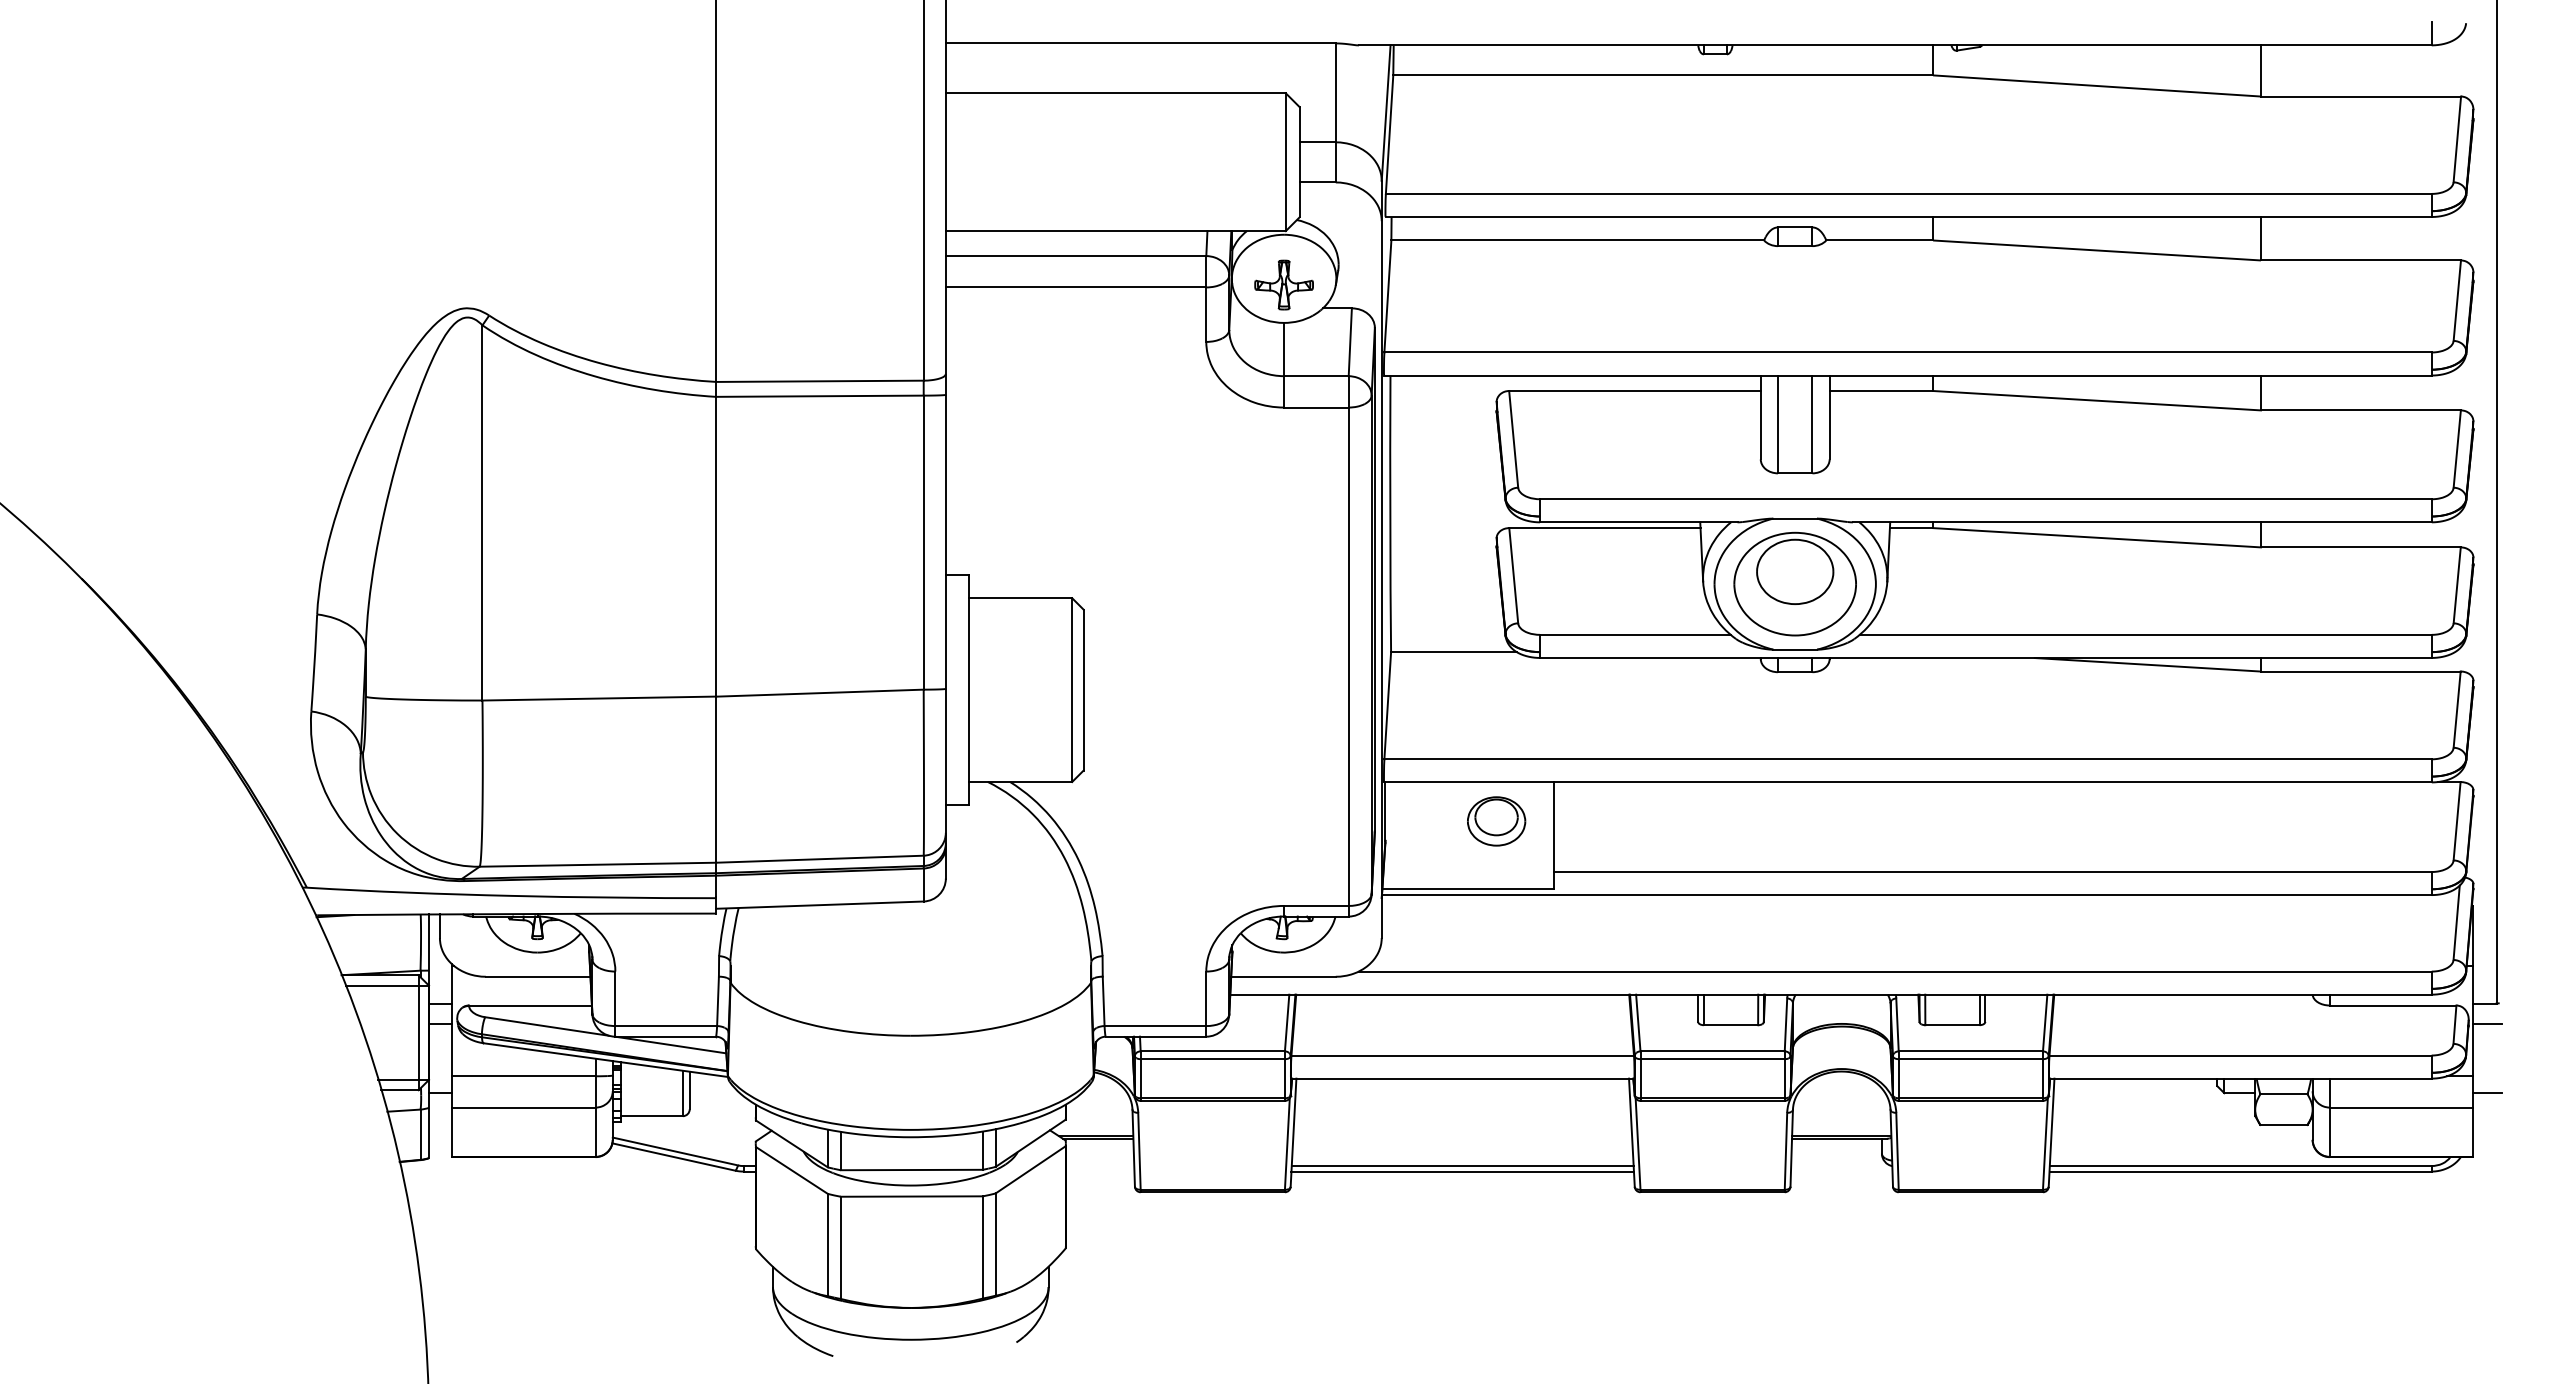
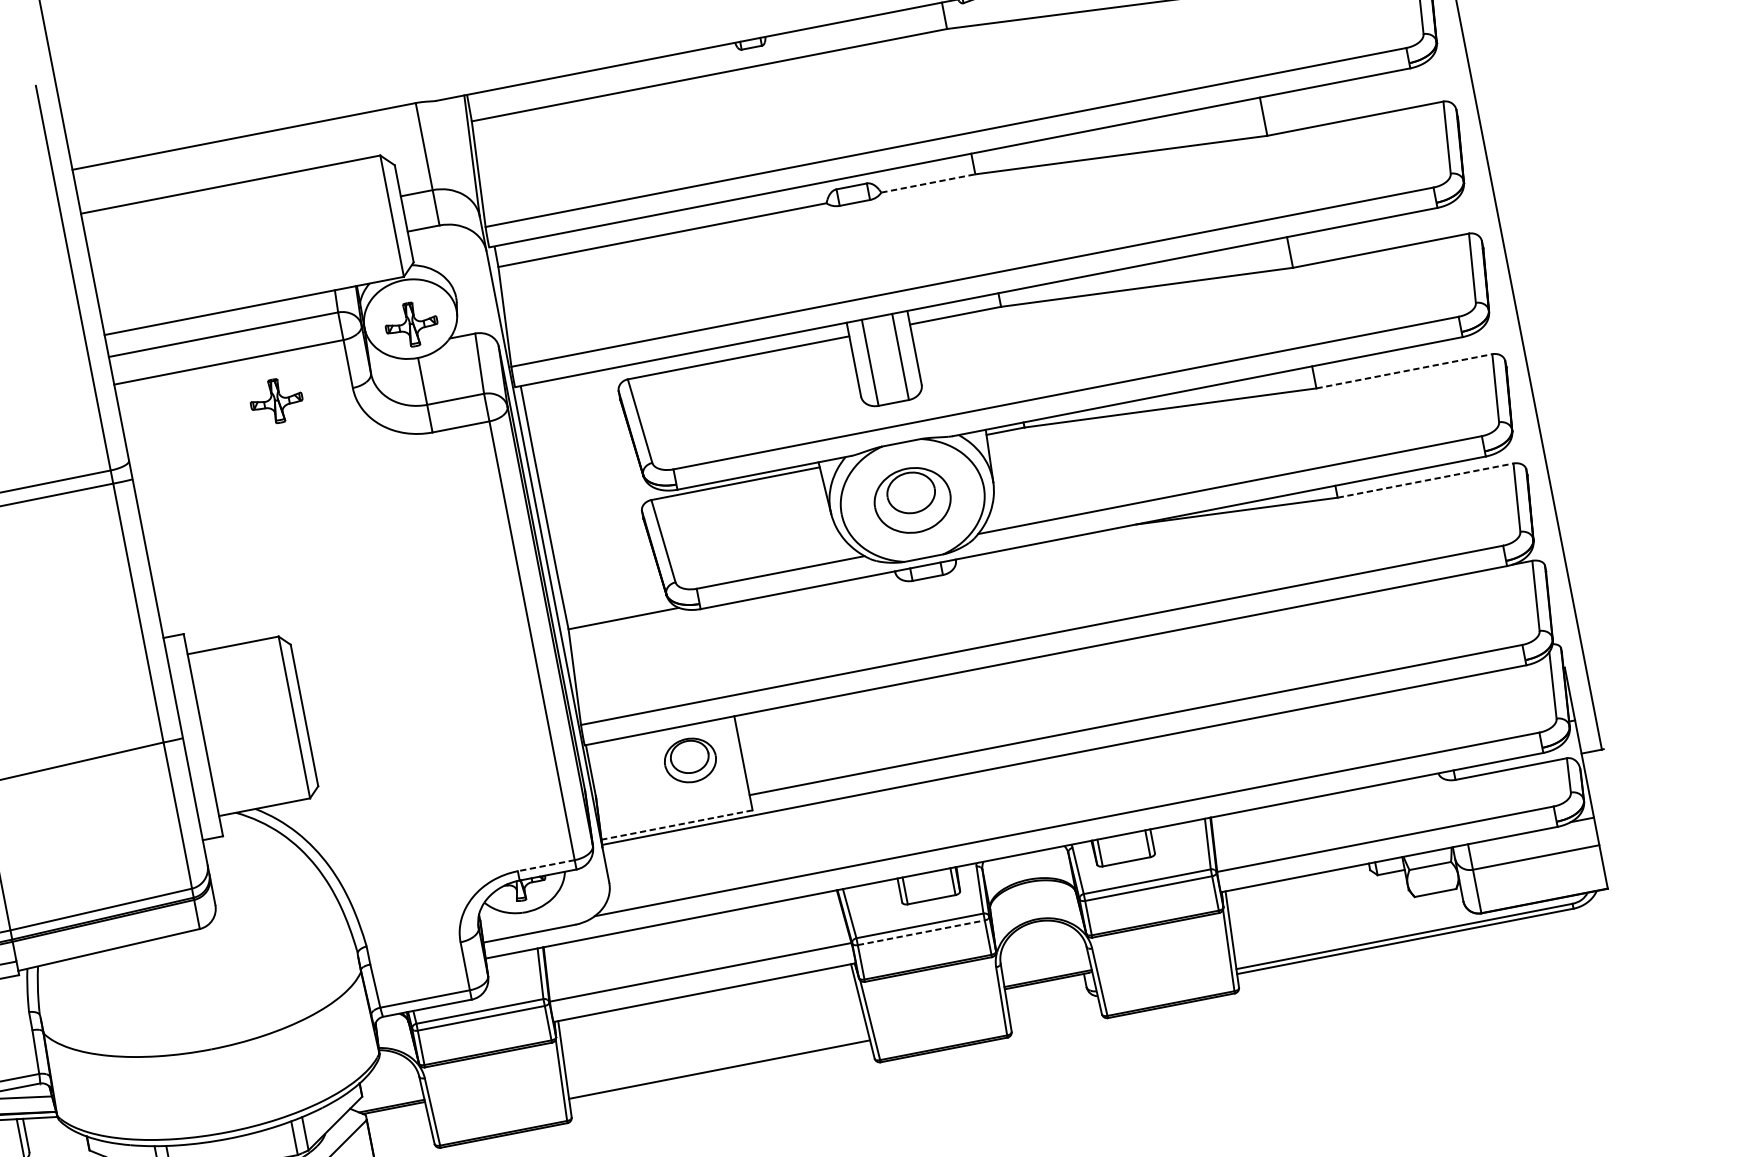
line: (1880, 240) -> (929, 183), solid -> dashed
part: (1119, 339) -> (276, 400), added
line: (2360, 547) -> (1404, 371), solid -> dashed
part: (1794, 583) -> (911, 500), size x0.7
line: (2360, 671) -> (1425, 480), solid -> dashed
line: (1468, 889) -> (677, 825), solid -> dashed
line: (1315, 905) -> (545, 865), solid -> dashed
line: (2487, 1024) -> (1597, 769), removed
line: (1713, 1059) -> (922, 932), solid -> dashed
line: (2487, 1093) -> (1609, 830), removed
line: (1462, 1171) -> (720, 1074), removed

